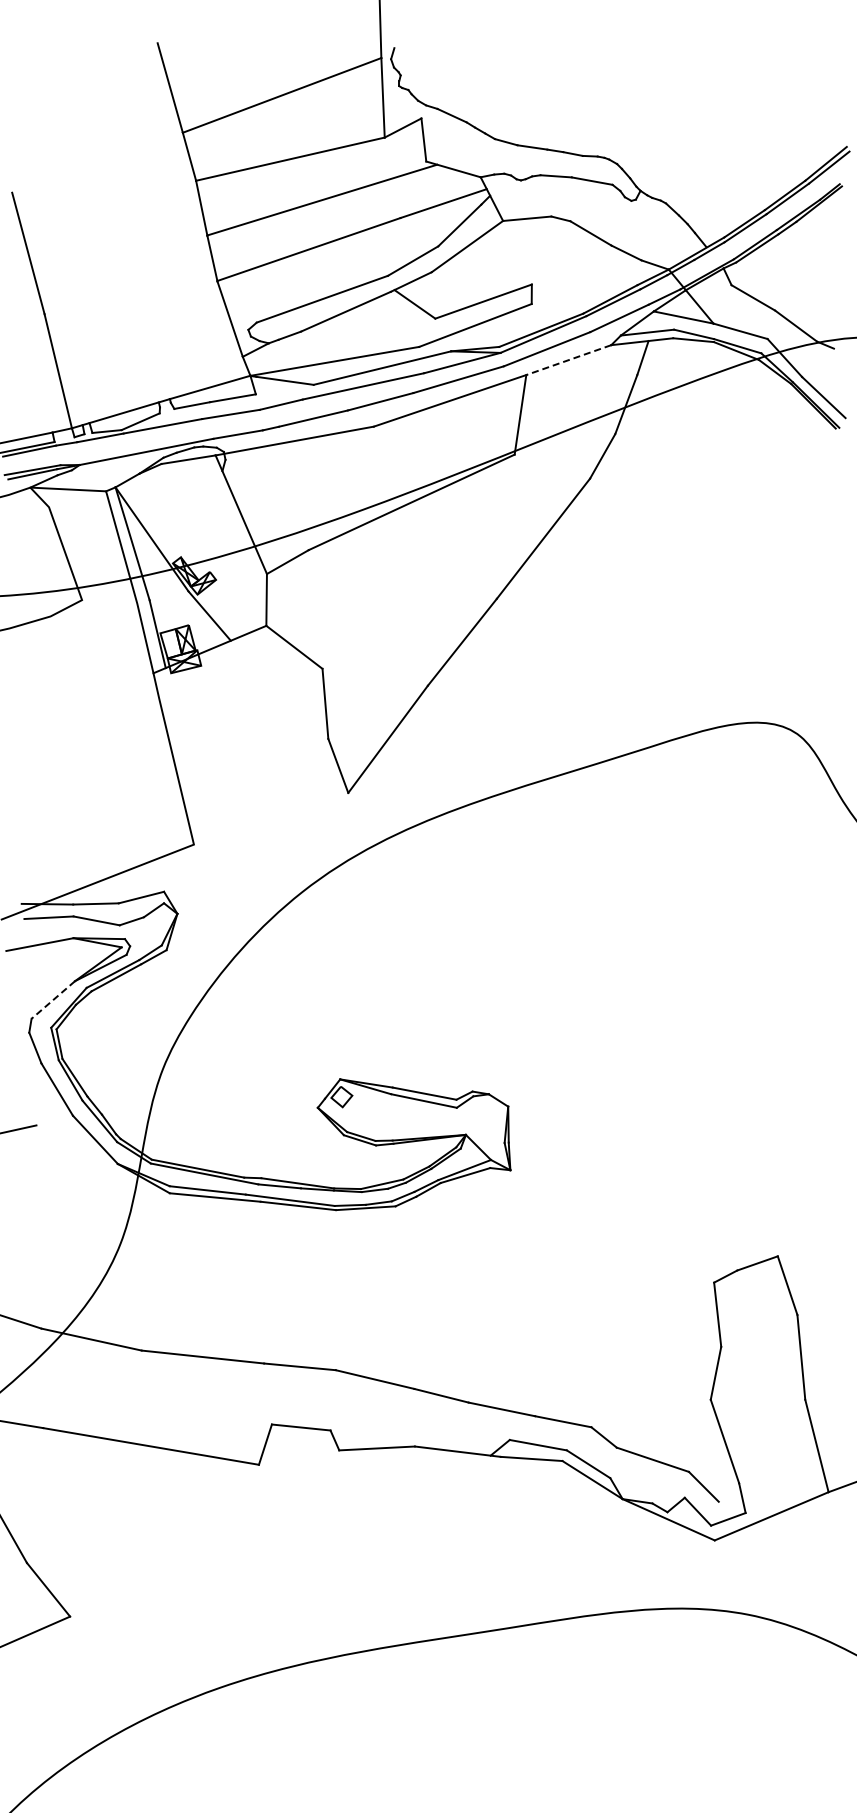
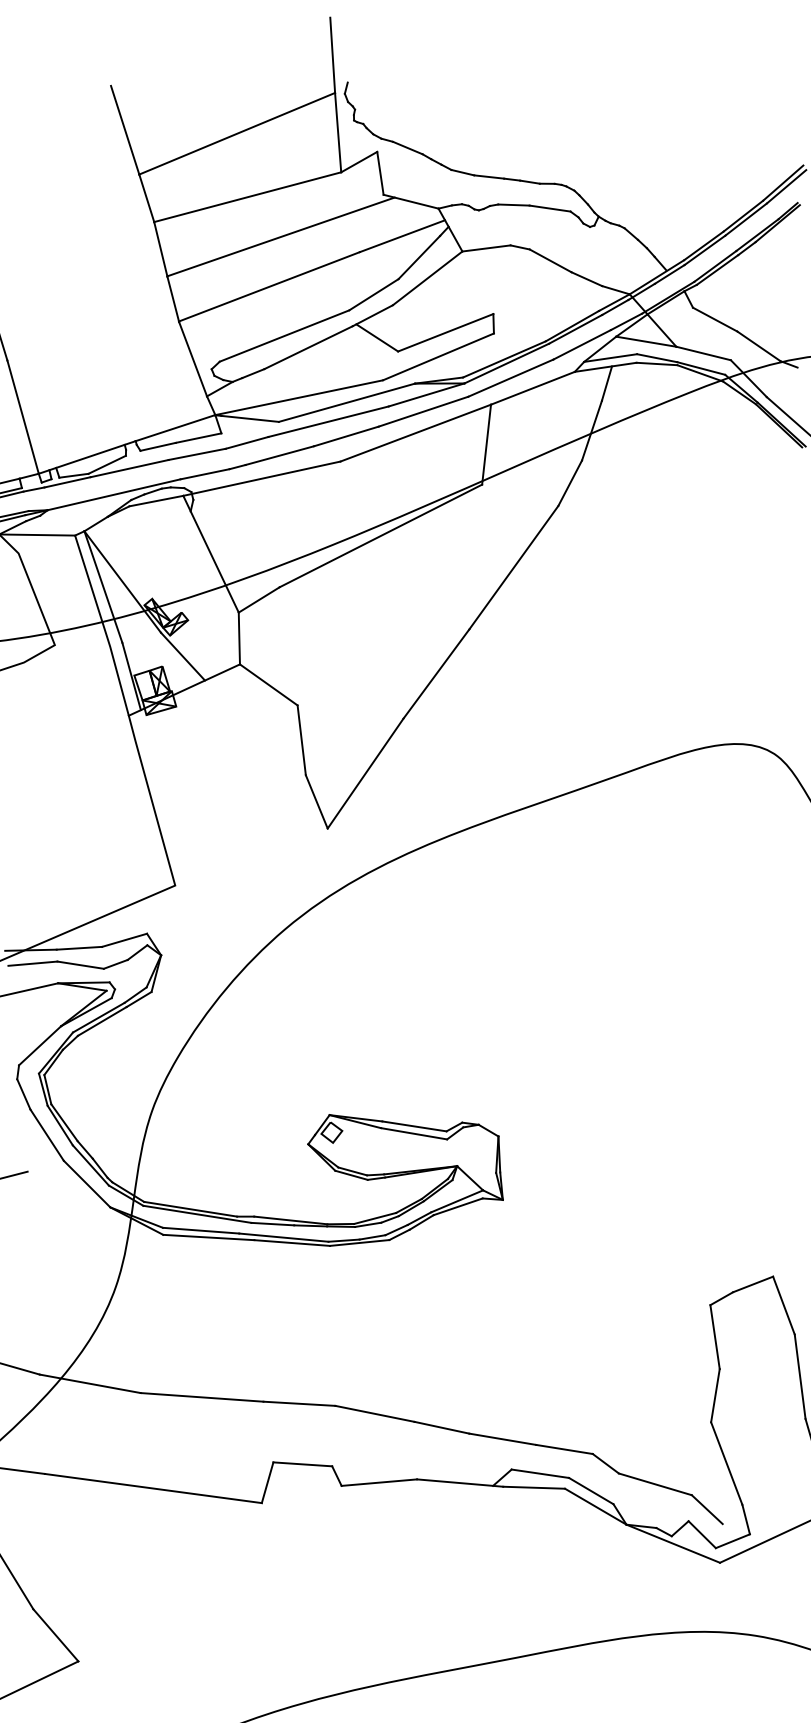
line: (568, 360) -> (532, 388), dashed -> solid
line: (53, 1000) -> (40, 1046), dashed -> solid

